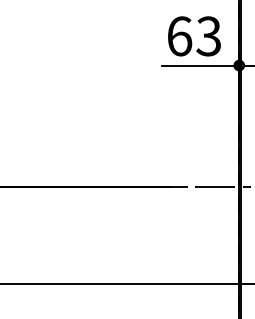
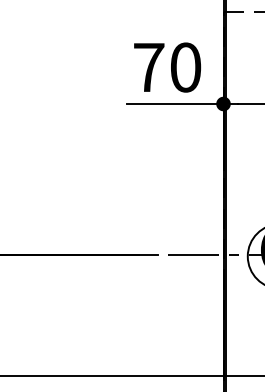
text: (194, 36) -> (167, 67), 63 -> 70

